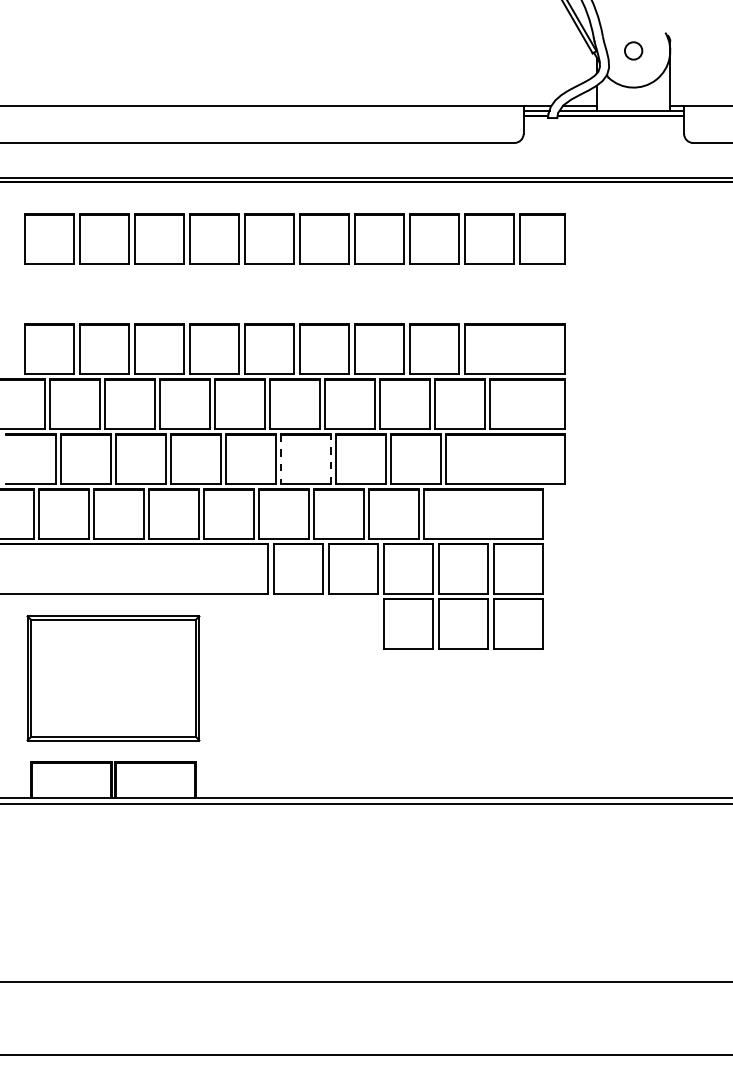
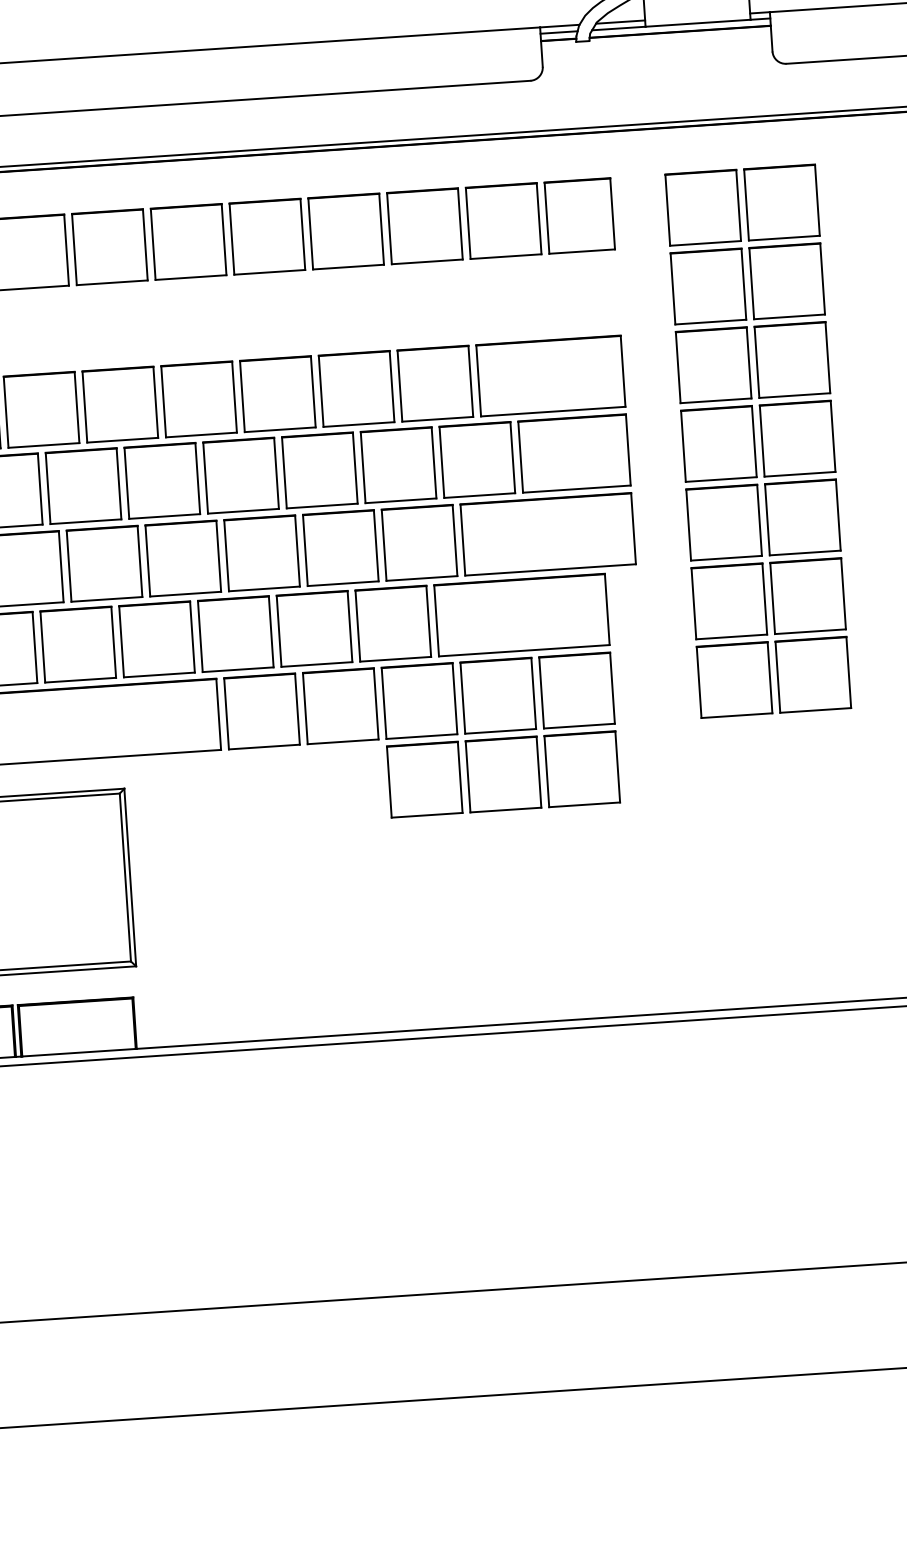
part: (655, 403) -> (757, 440), added
line: (281, 459) -> (227, 556), dashed -> solid
line: (330, 459) -> (297, 551), dashed -> solid

